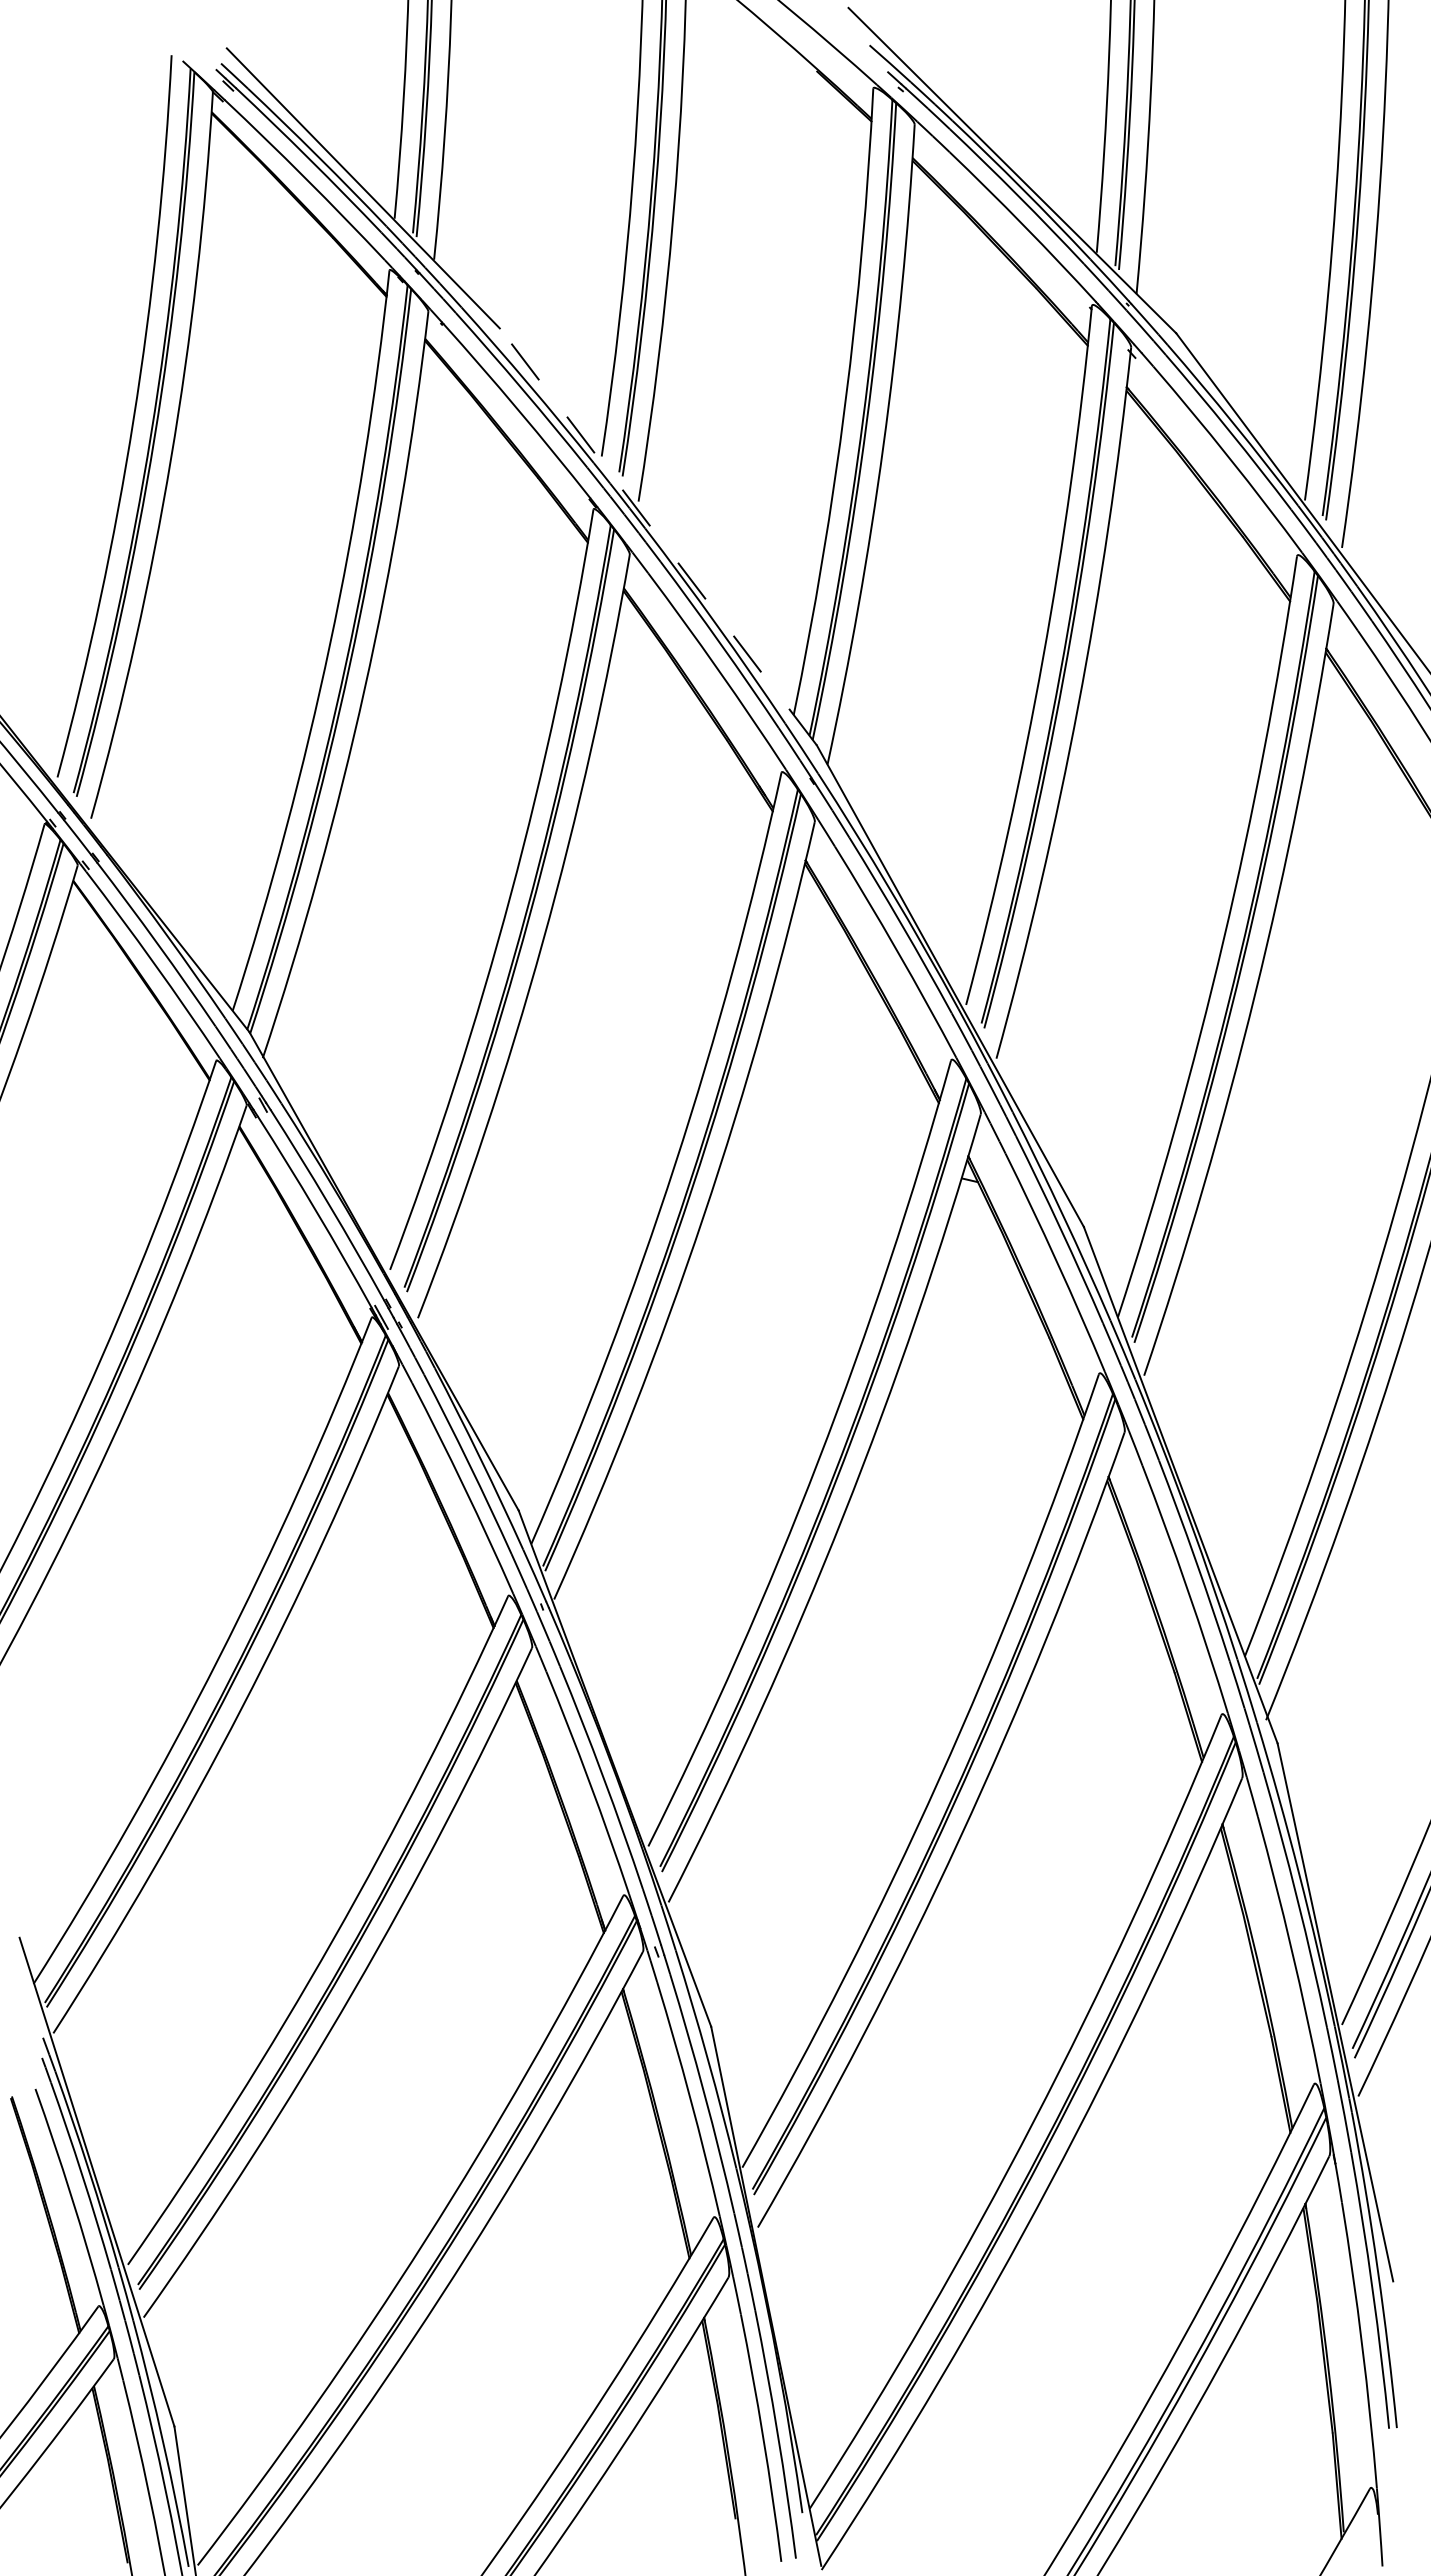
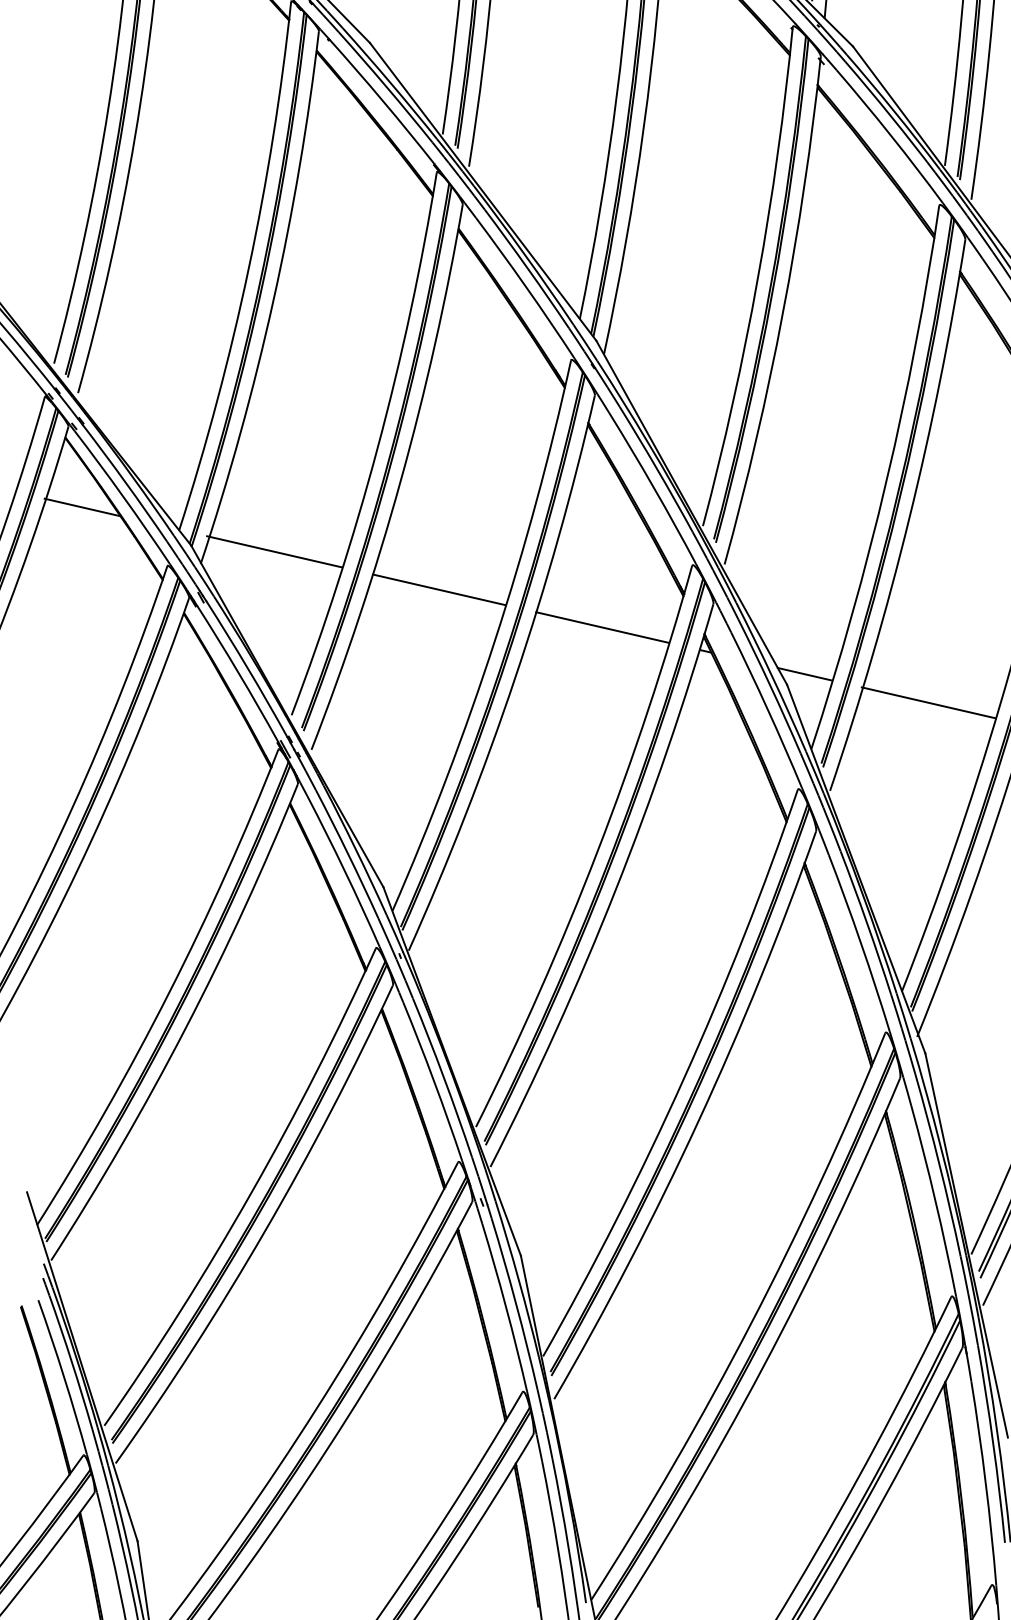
line: (658, 536) -> (483, 191), dashed -> solid
line: (97, 978) -> (82, 507), added
line: (365, 1040) -> (274, 551), added
line: (596, 1093) -> (438, 589), added
line: (824, 1146) -> (601, 627), added
line: (1108, 1212) -> (804, 674), added
line: (1282, 1252) -> (928, 702), added

